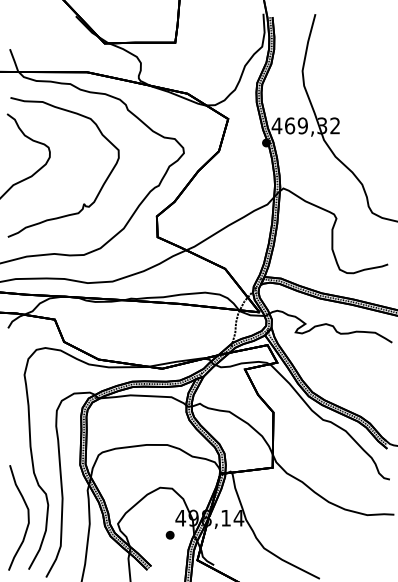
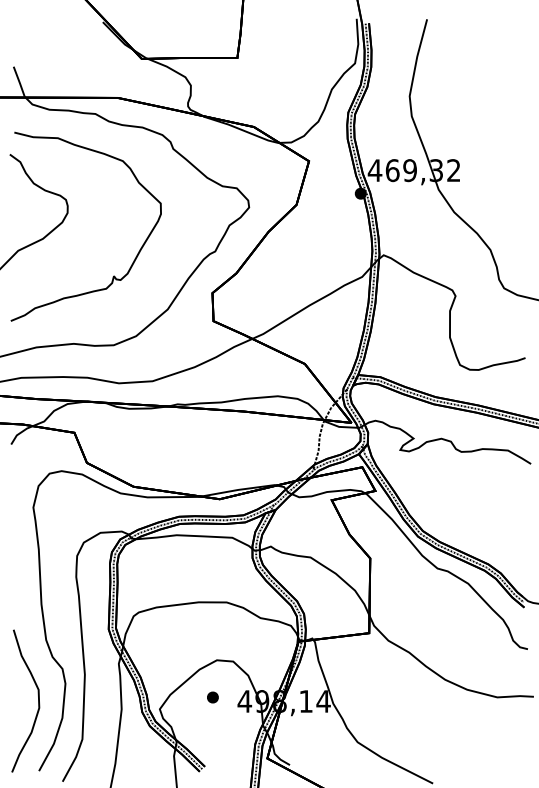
part: (169, 534) -> (211, 696), moved

